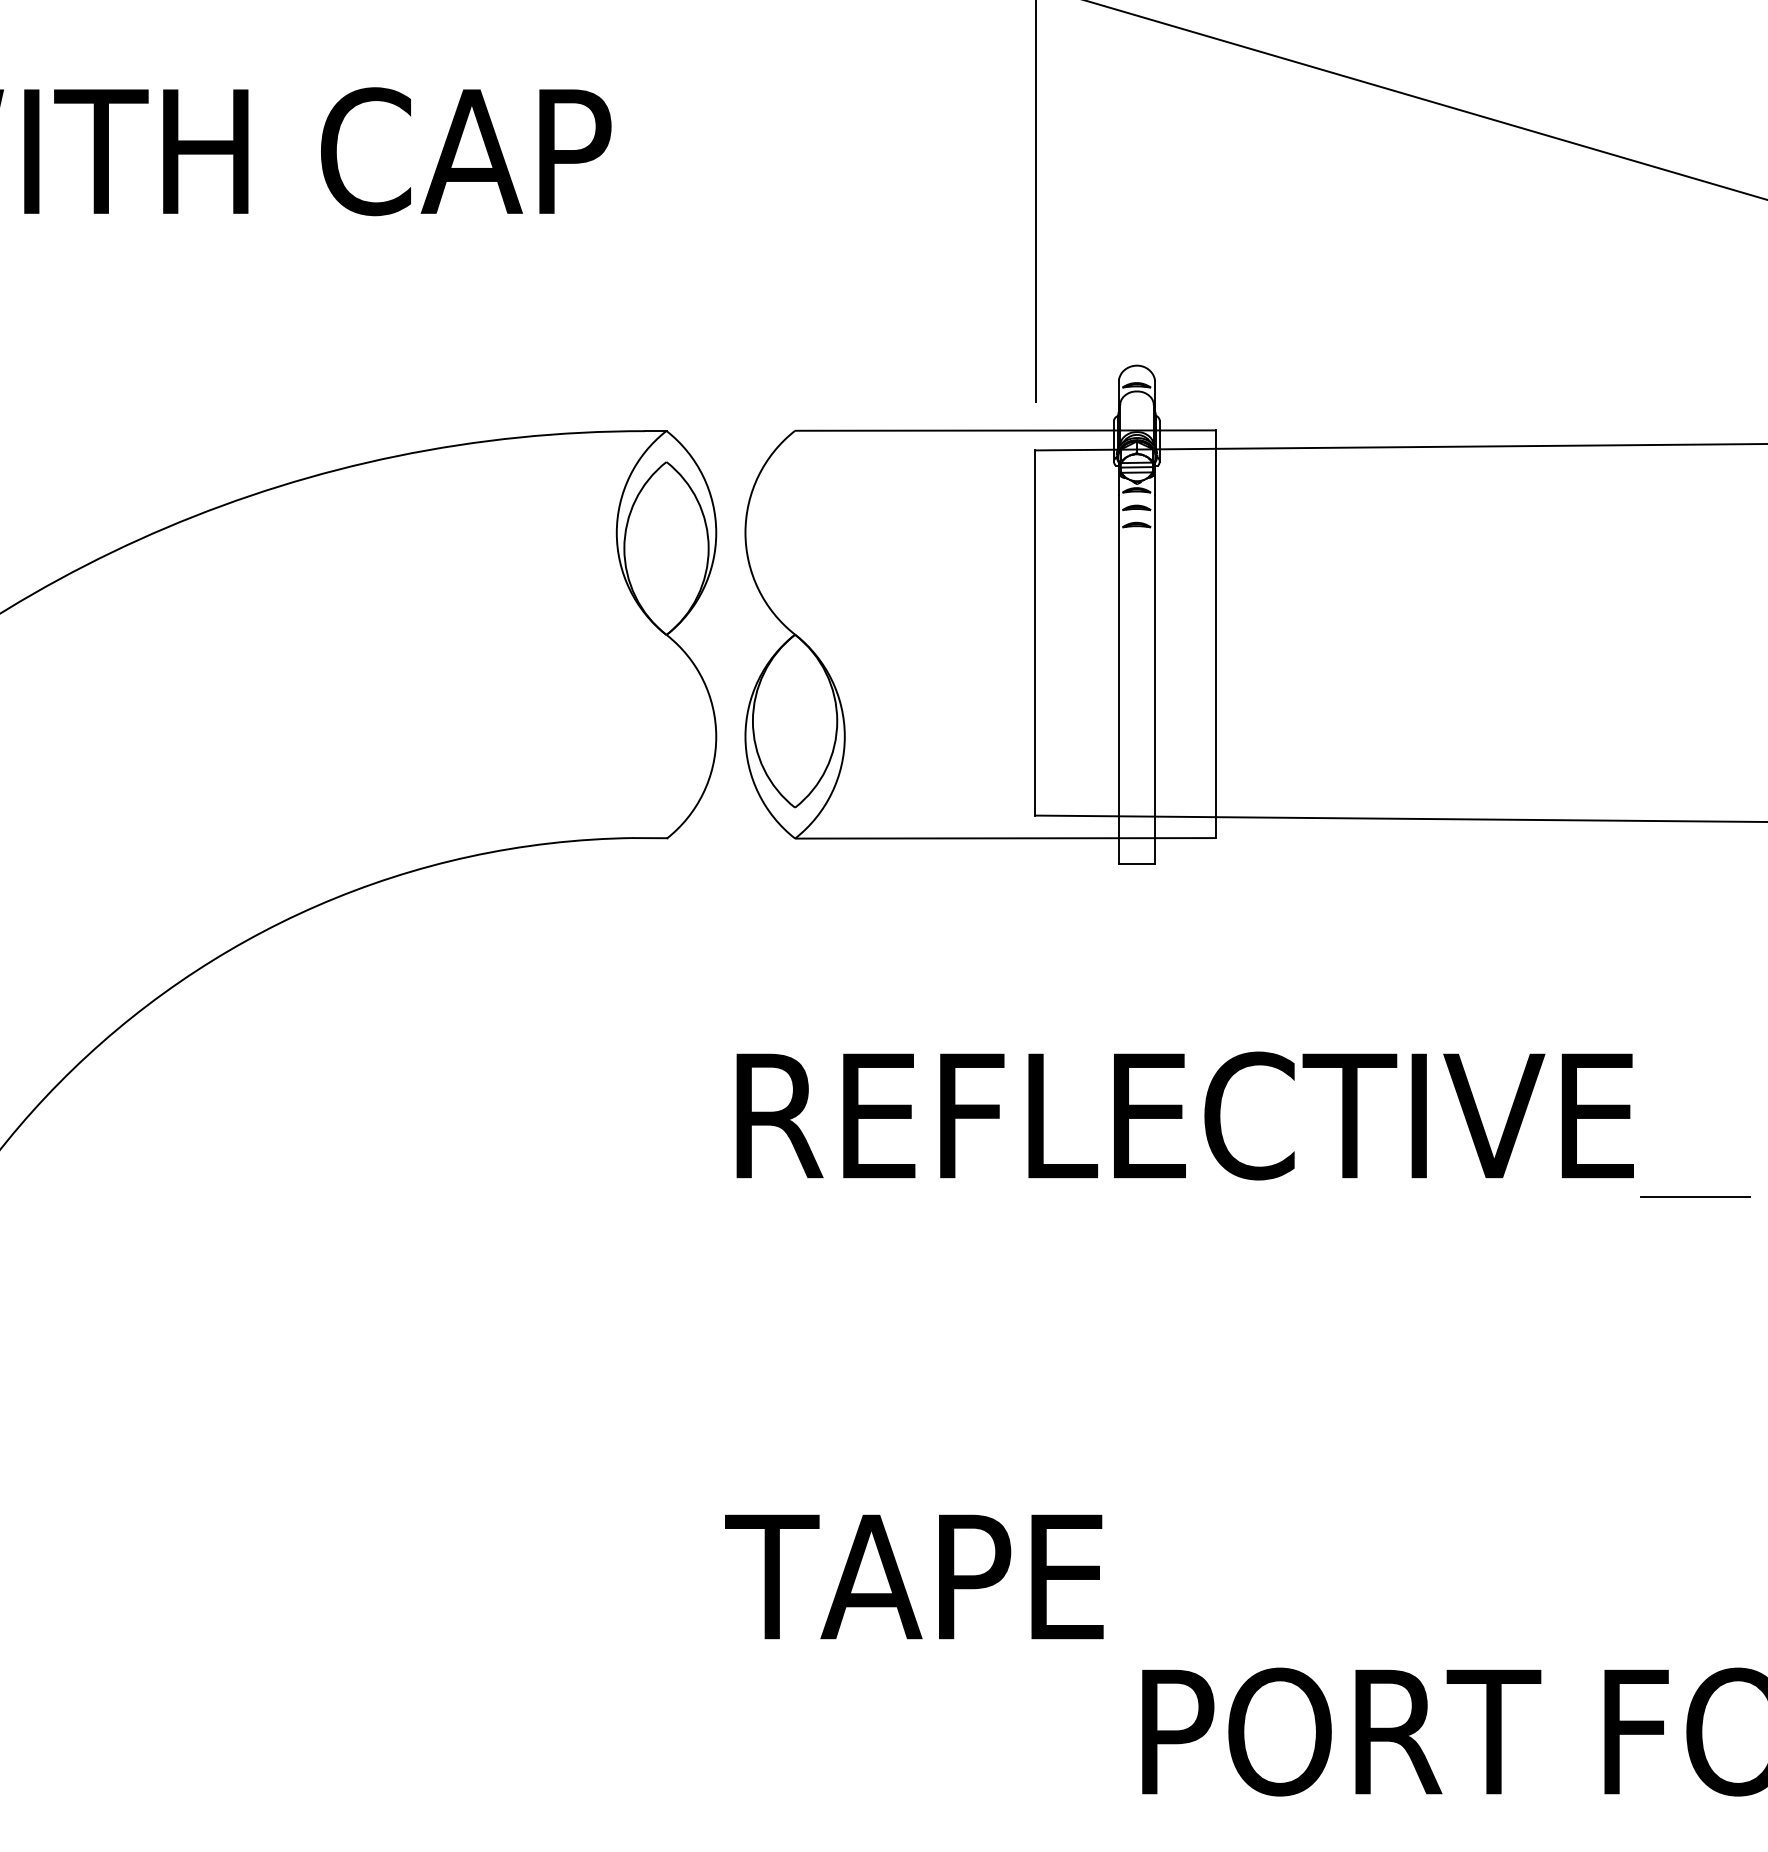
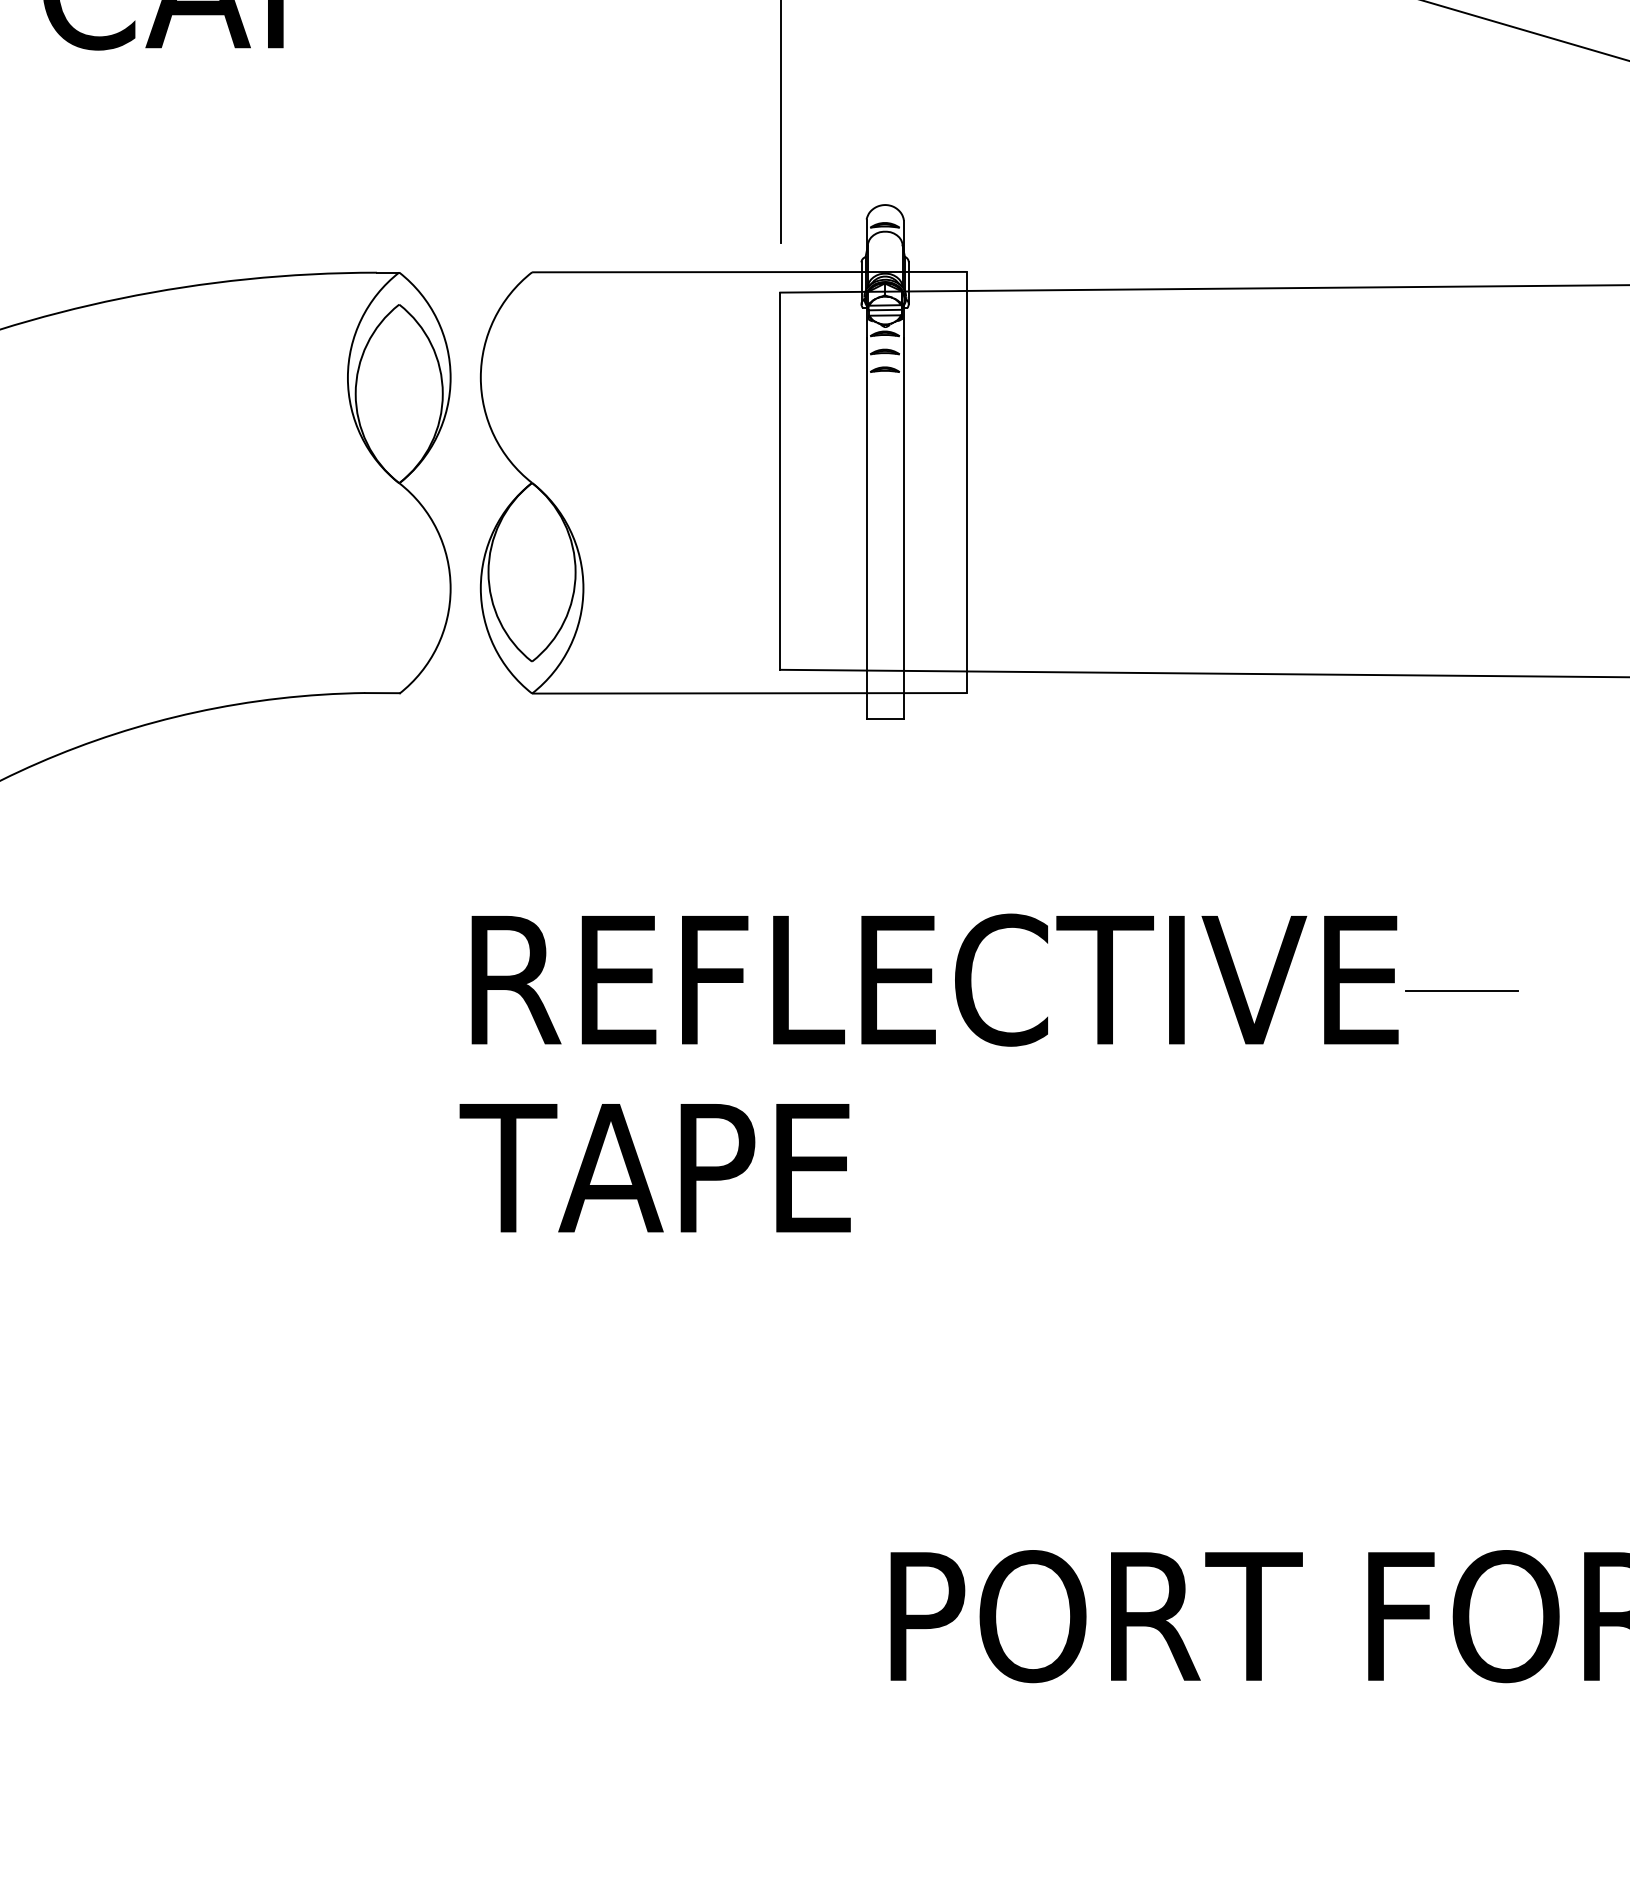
line: (1695, 1196) -> (1462, 990), moved
text: (914, 1576) -> (655, 1167), moved

